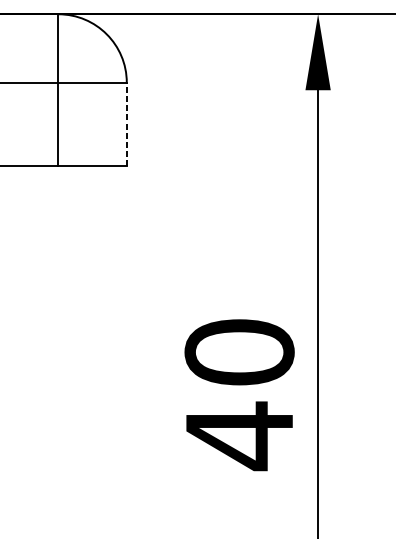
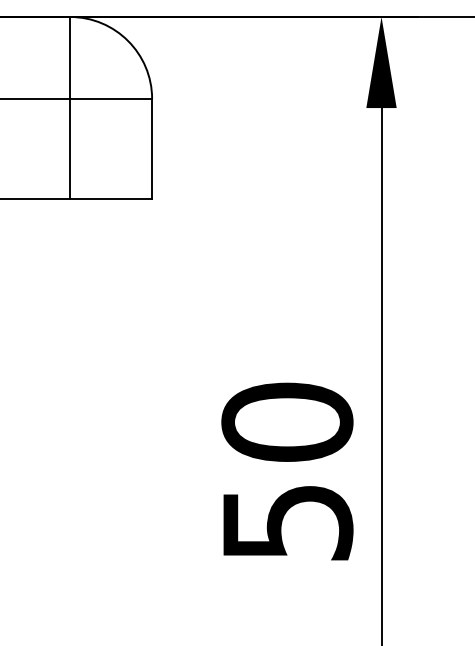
line: (127, 123) -> (152, 148), dashed -> solid
text: (240, 435) -> (288, 522), 40 -> 50

